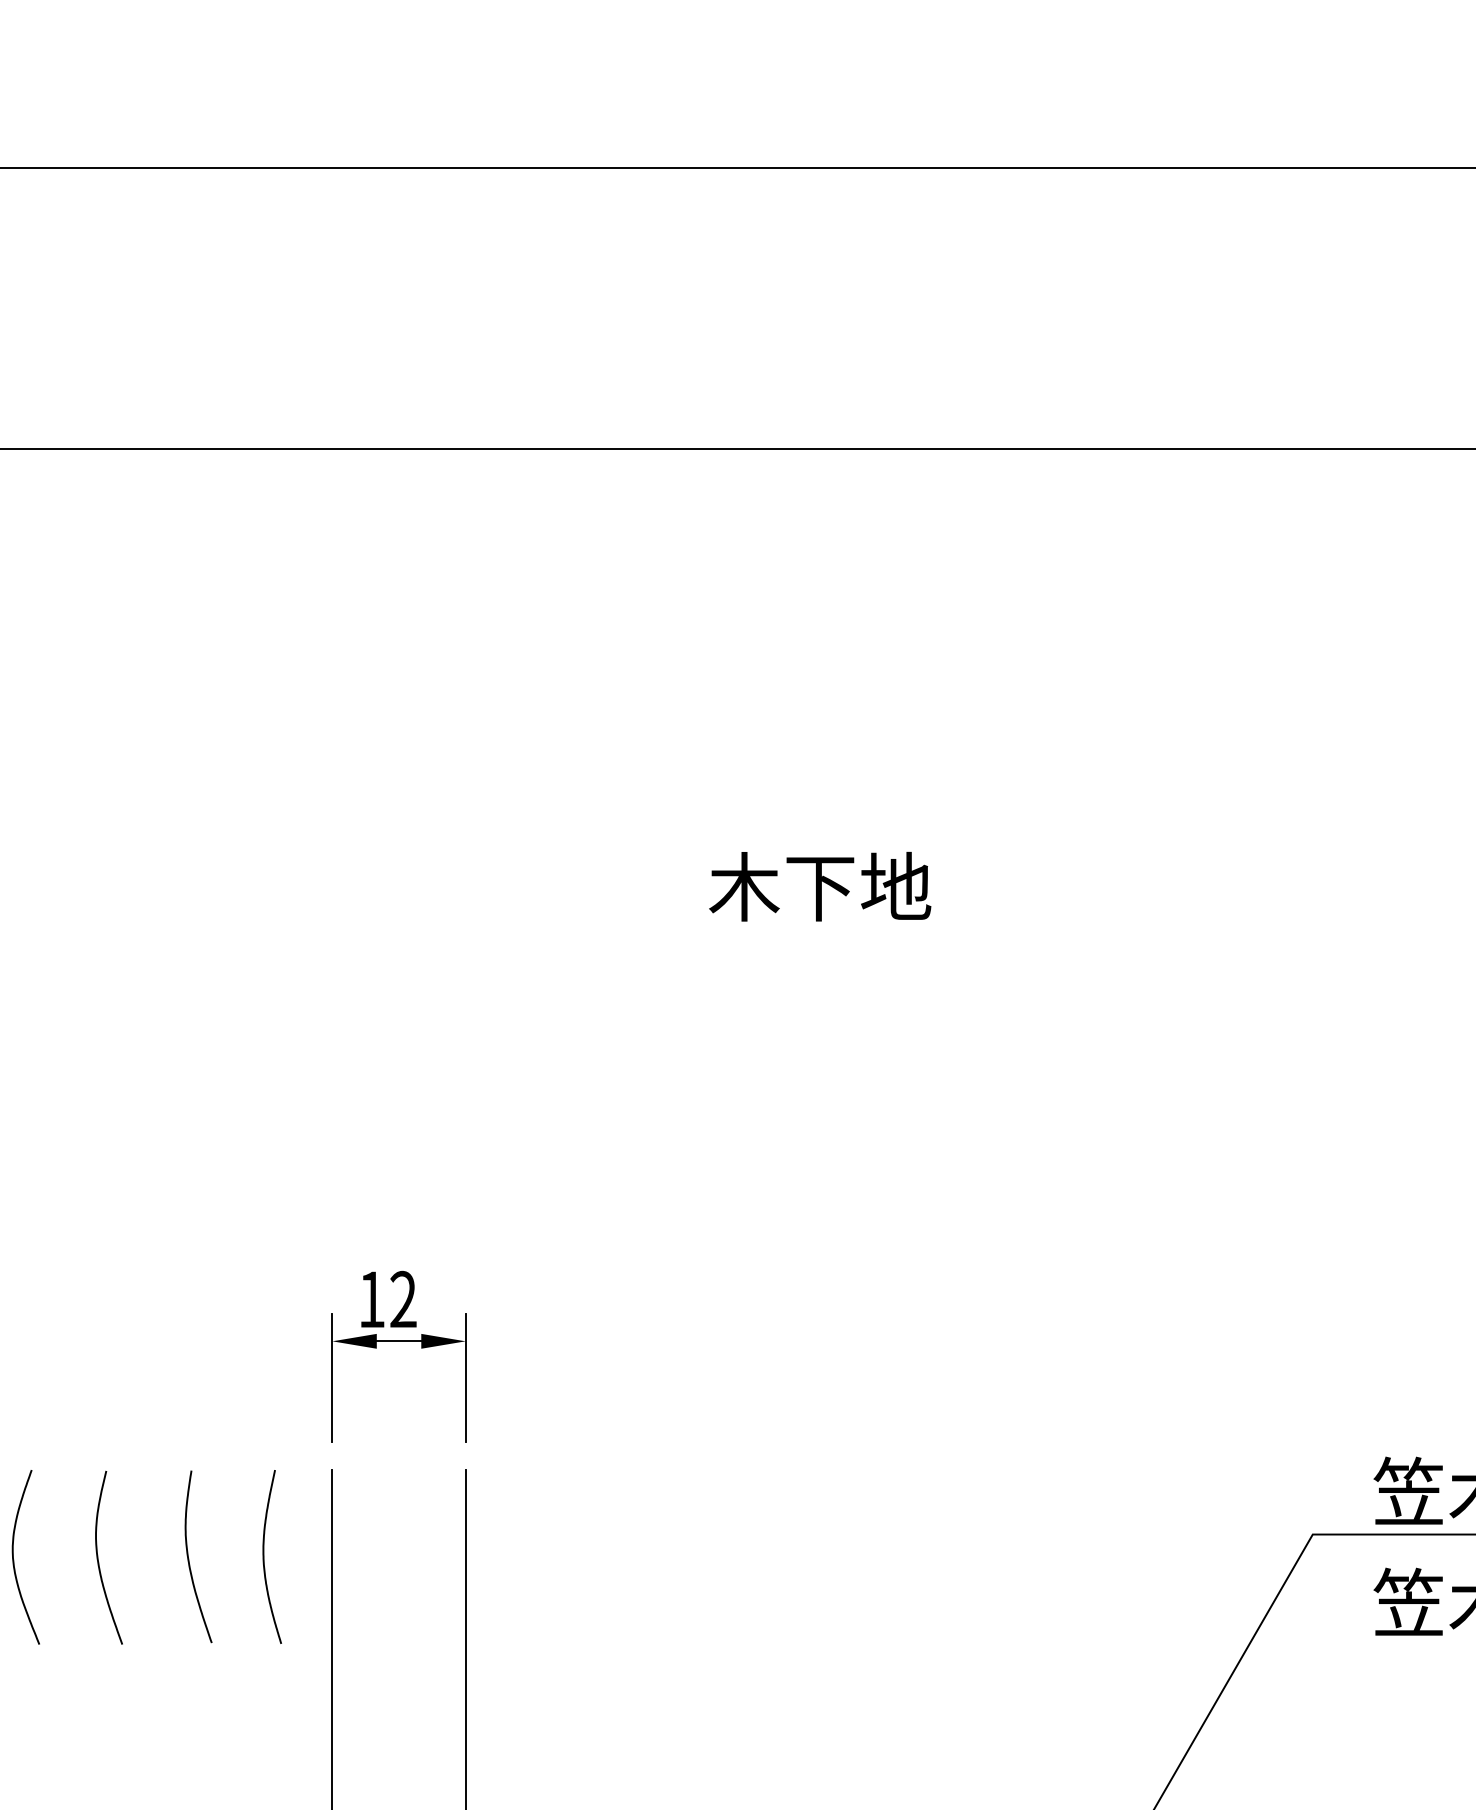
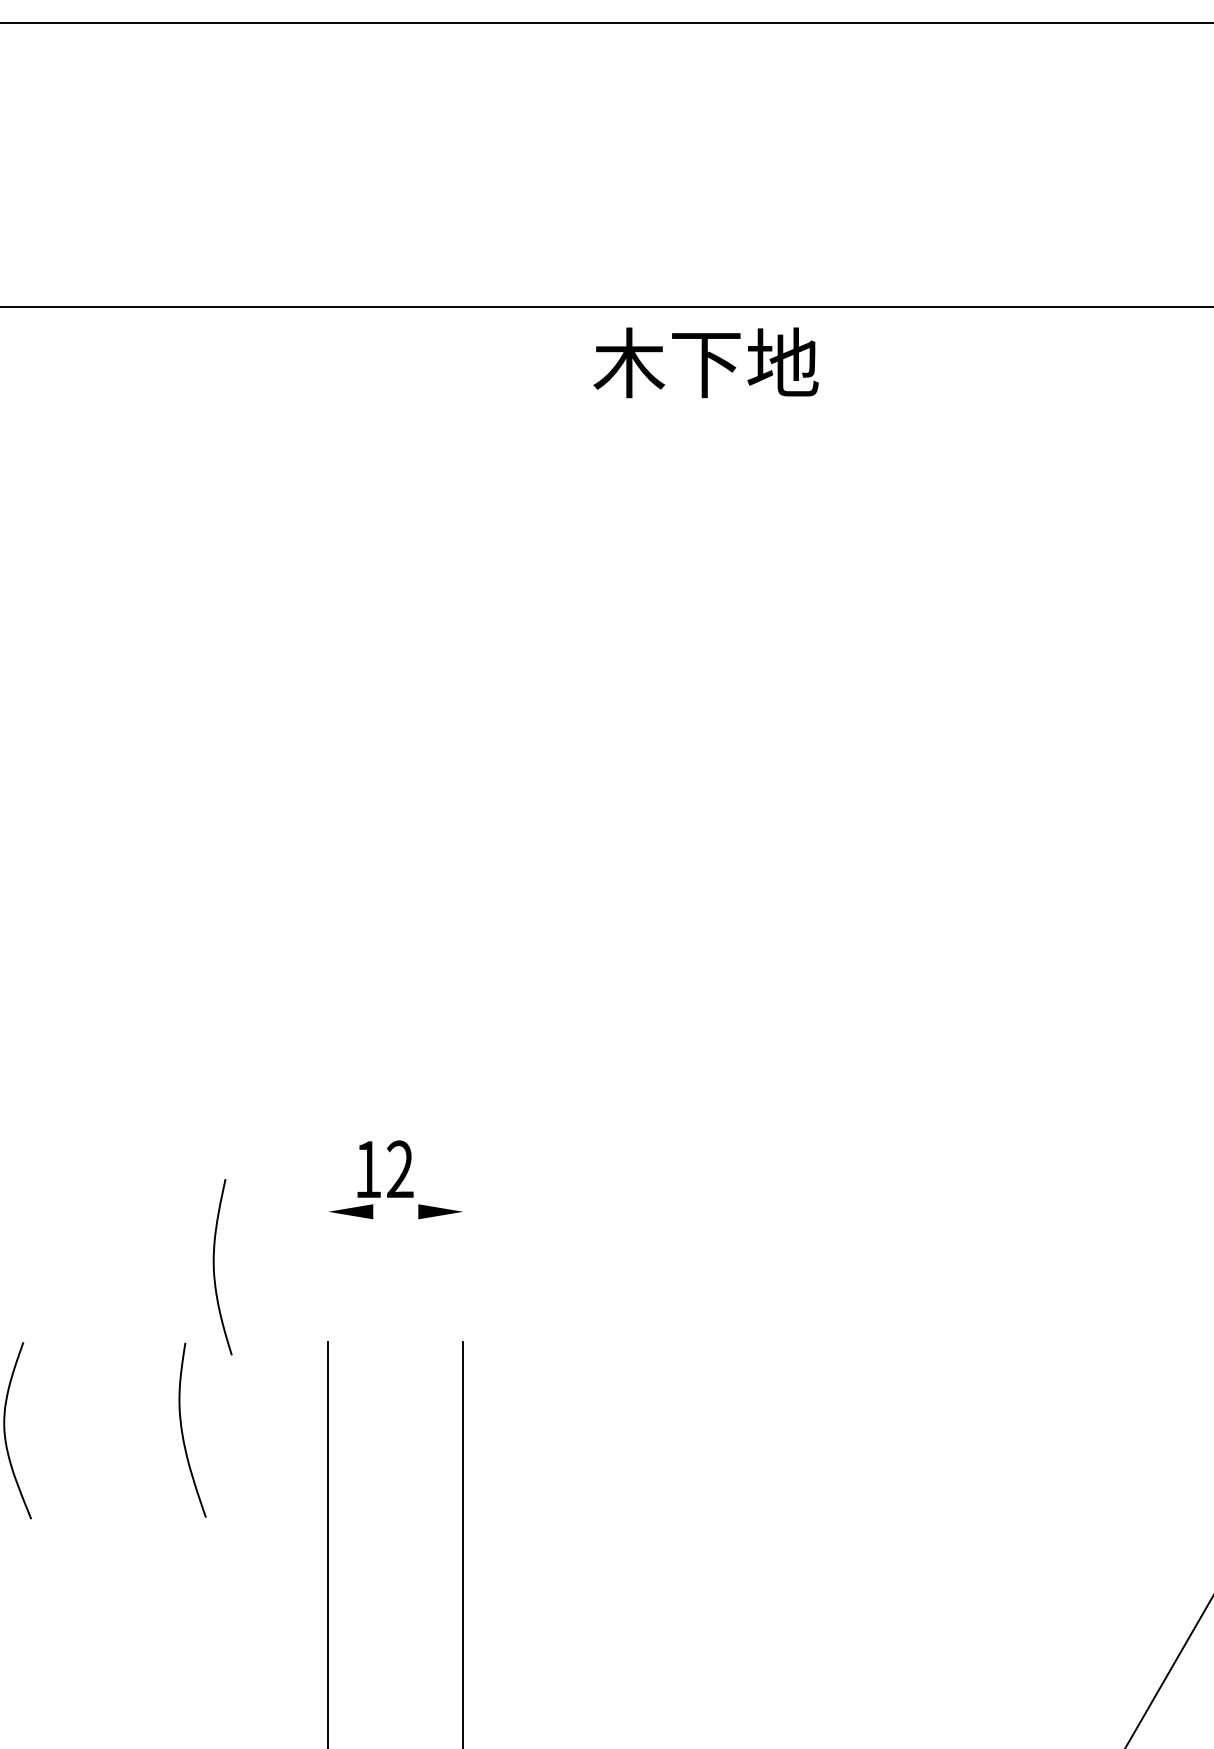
text: (820, 886) -> (706, 362), moved
line: (398, 1341) -> (395, 1211), removed
line: (332, 1377) -> (328, 1248), removed
line: (465, 1377) -> (463, 1248), removed
curve: (264, 1556) -> (214, 1266), moved
curve: (98, 1557) -> (91, 1430), removed

